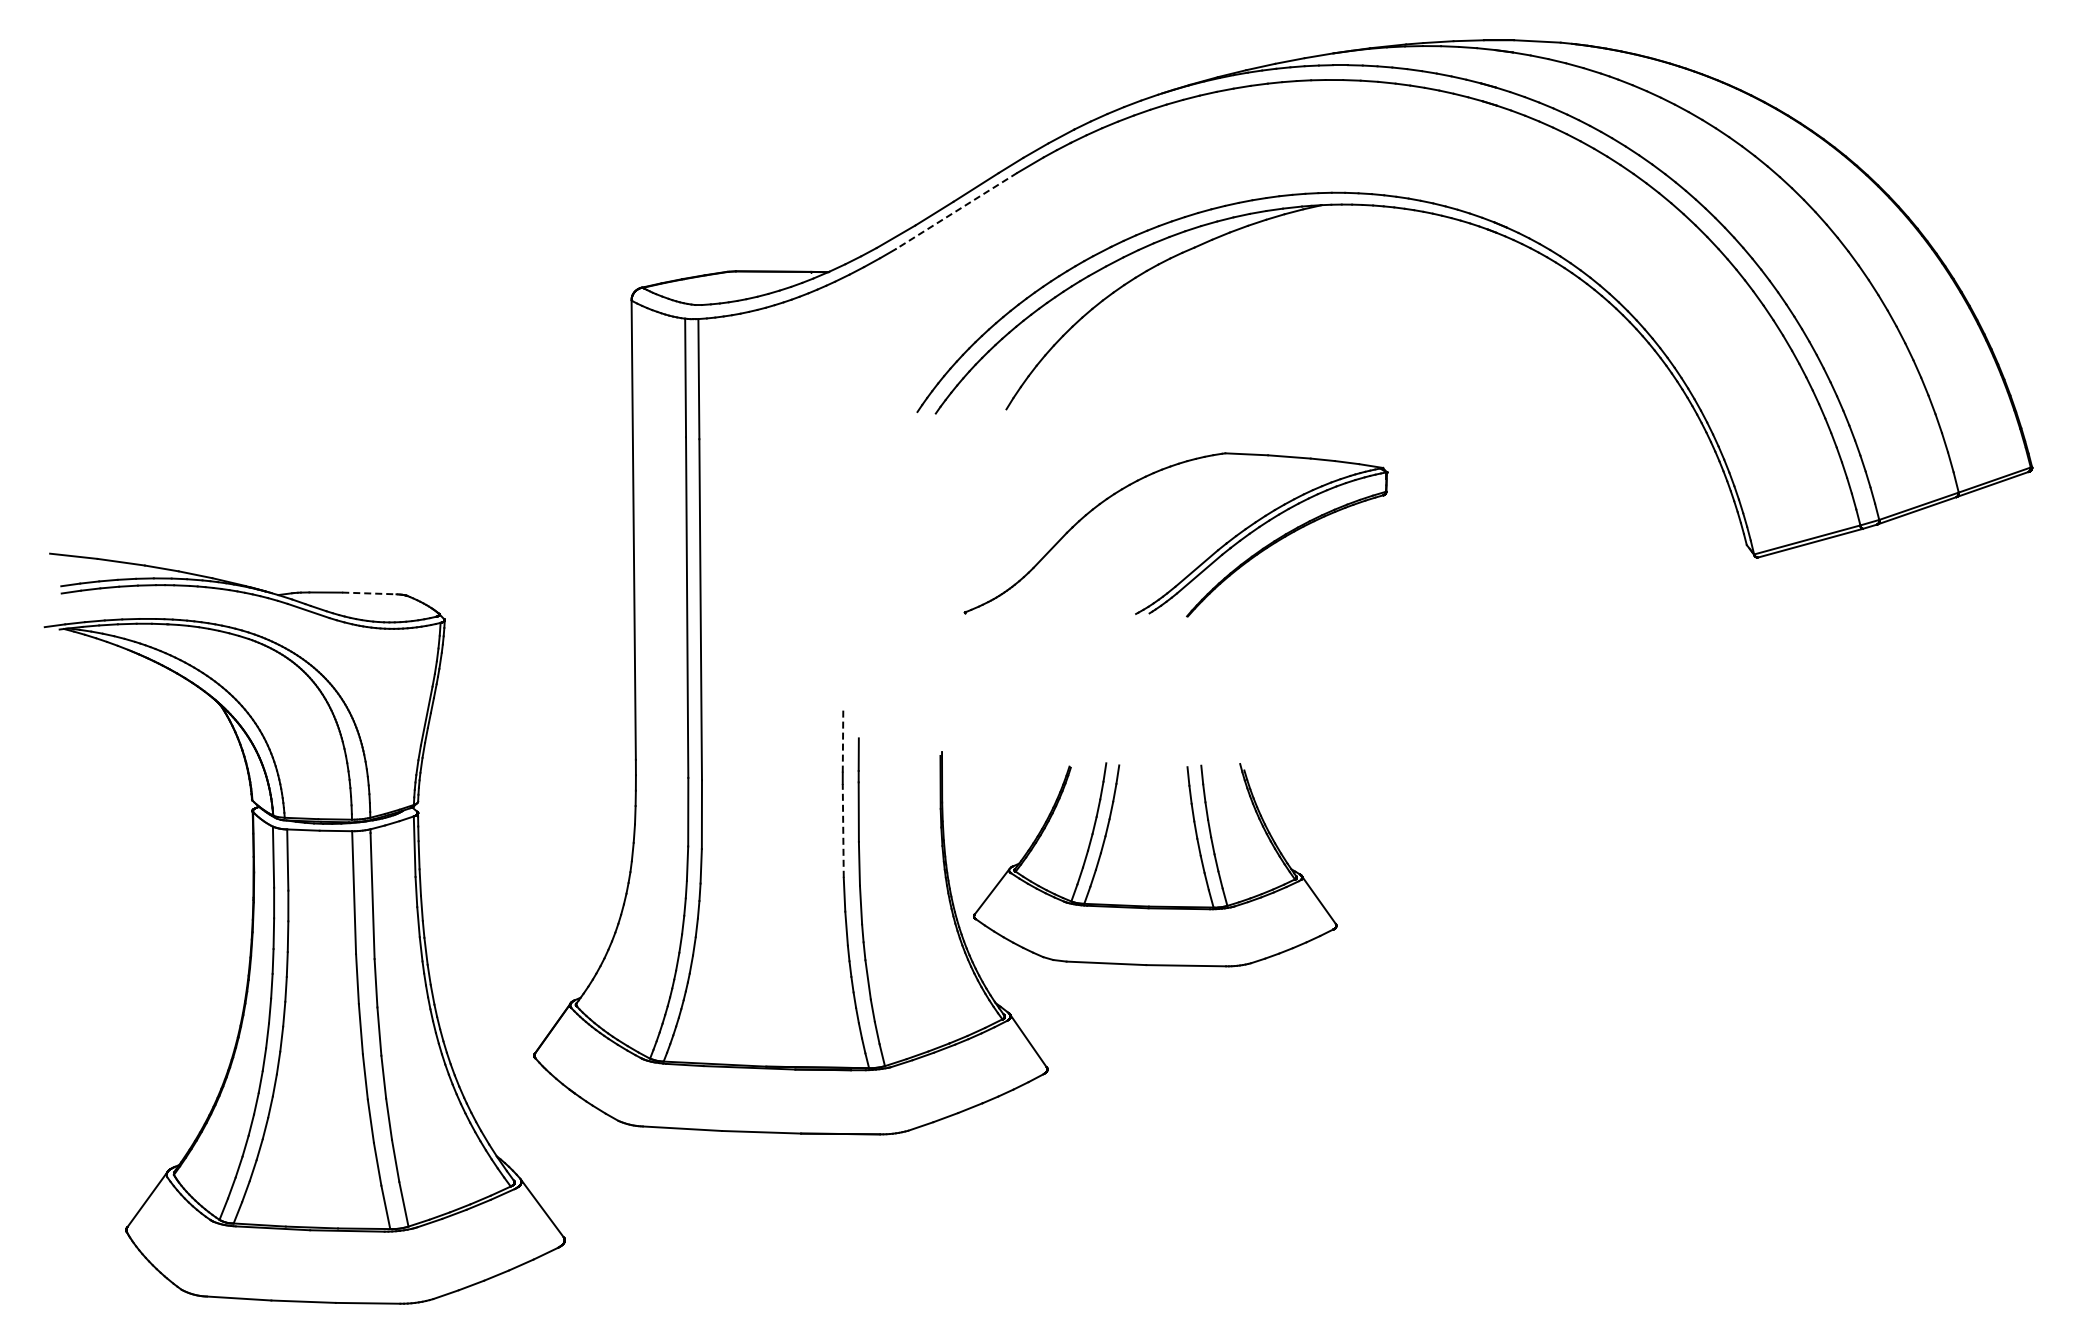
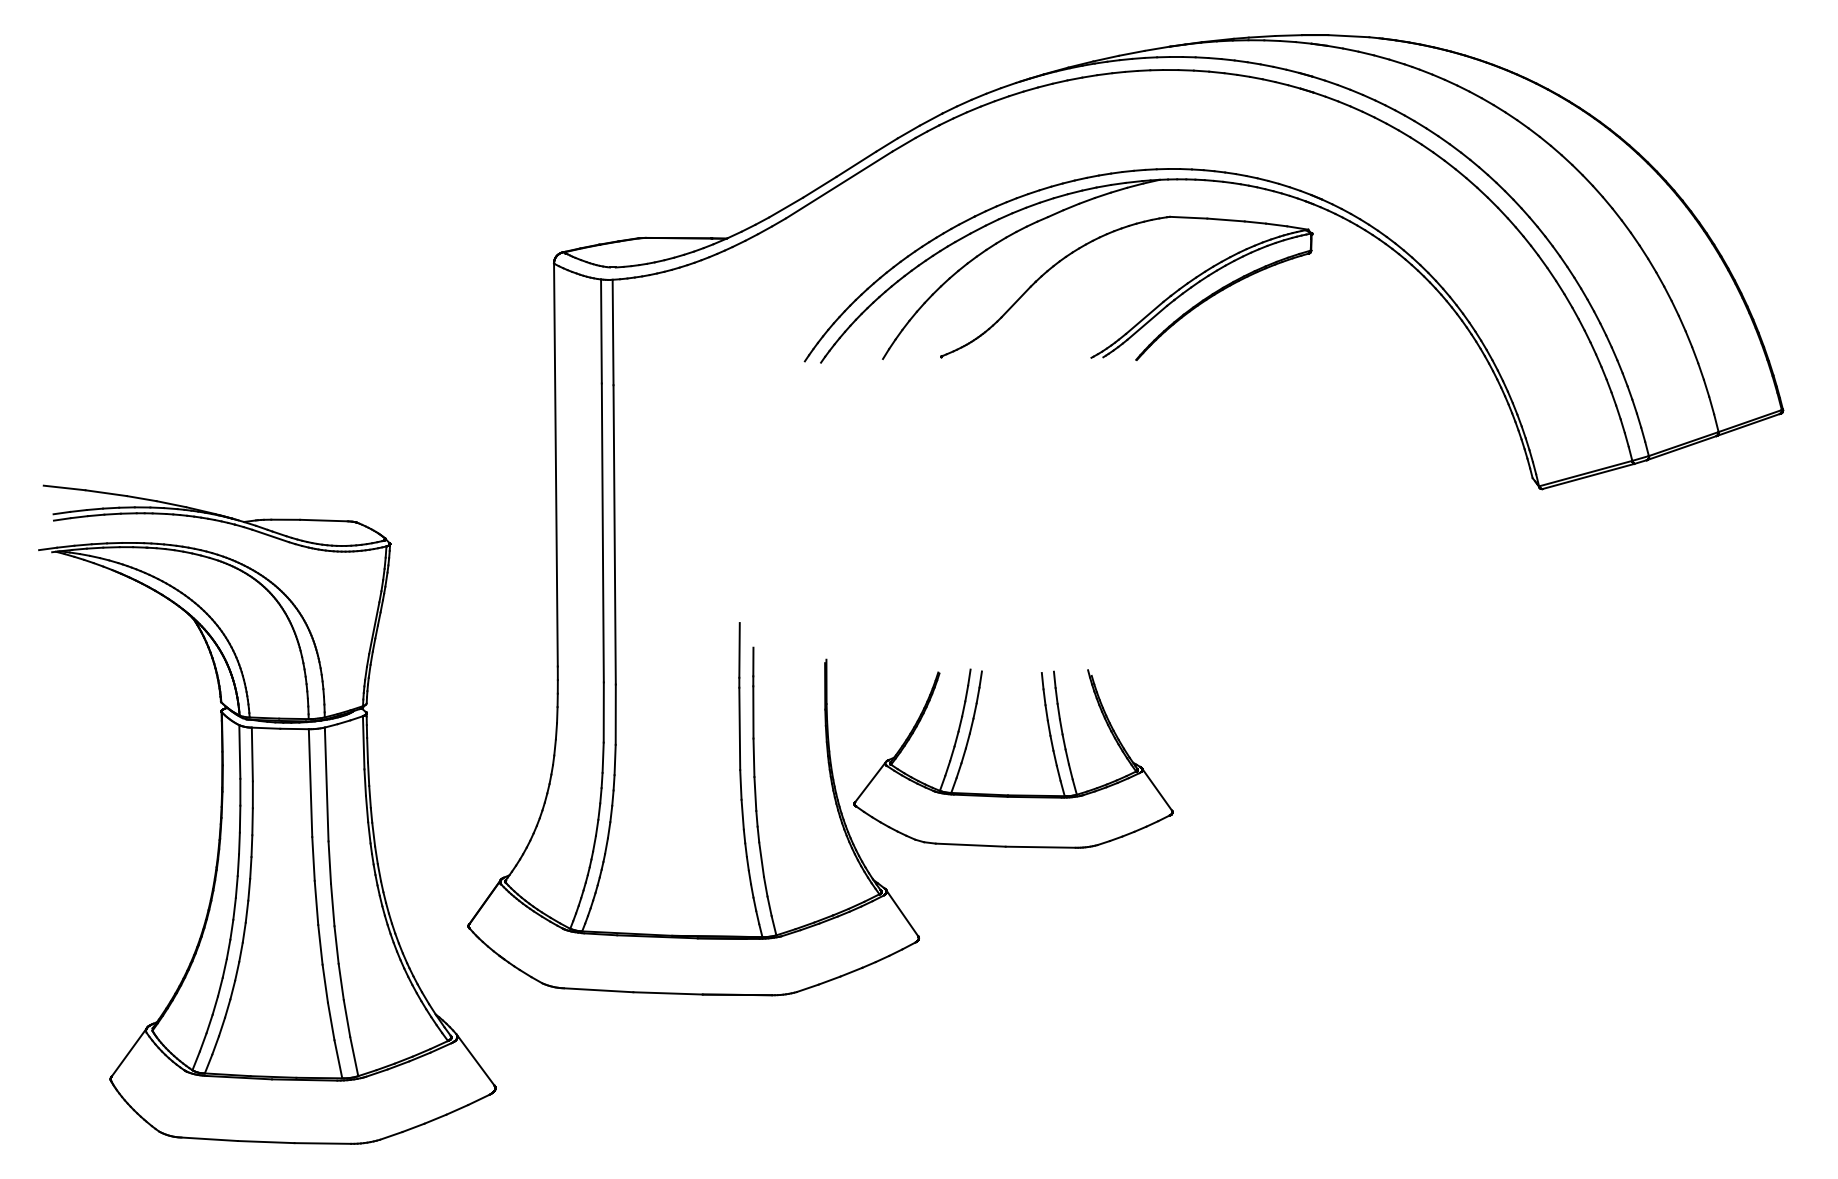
line: (956, 211) -> (839, 185), dashed -> solid
part: (1199, 564) -> (1147, 314), moved
line: (369, 593) -> (324, 520), dashed -> solid
line: (843, 740) -> (739, 649), dashed -> solid
line: (843, 830) -> (739, 728), dashed -> solid

